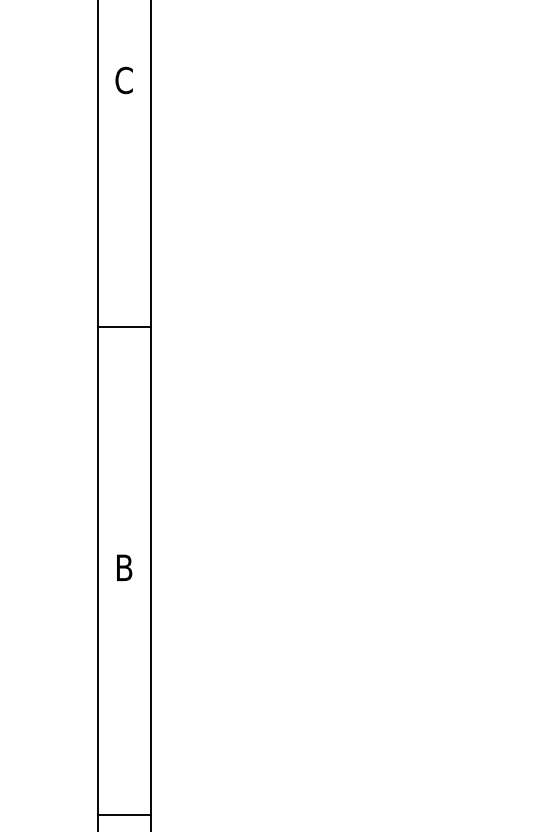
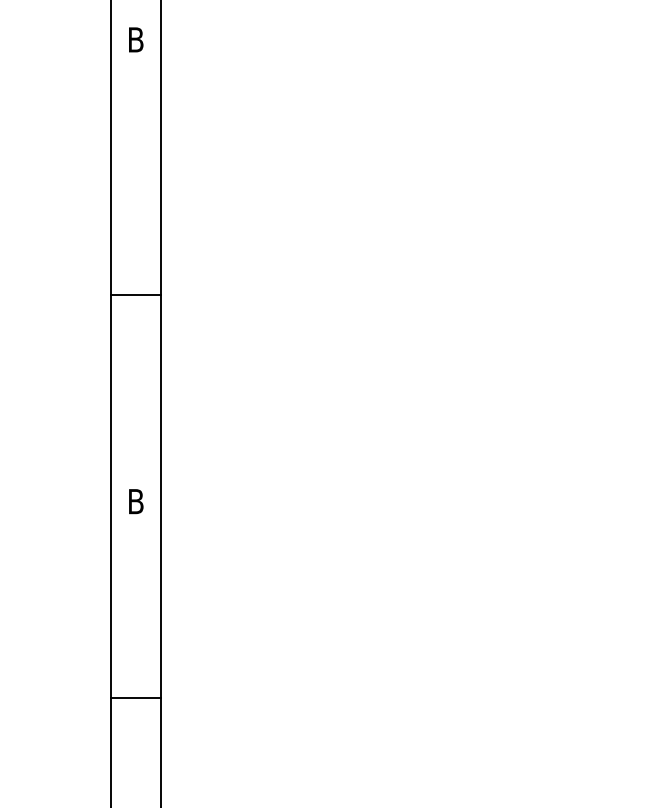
text: (123, 80) -> (135, 39), C -> B
line: (124, 327) -> (136, 294), moved
line: (124, 814) -> (136, 698), moved

